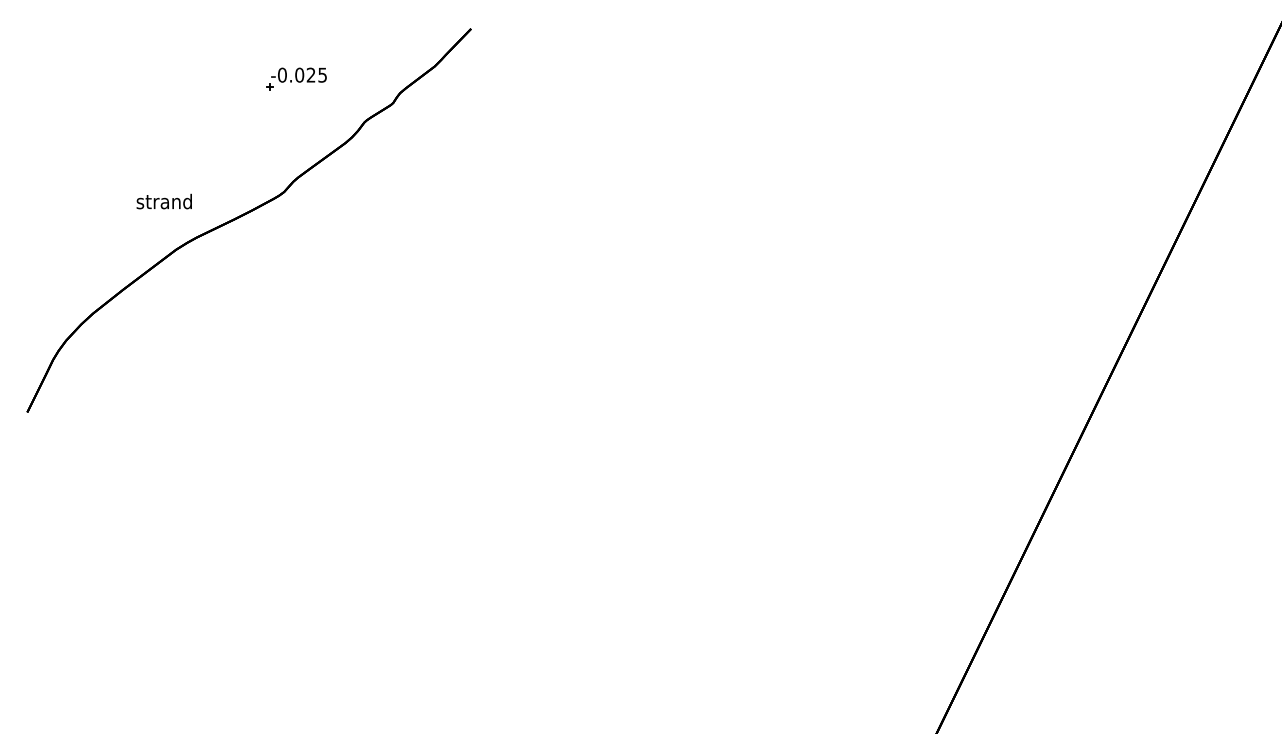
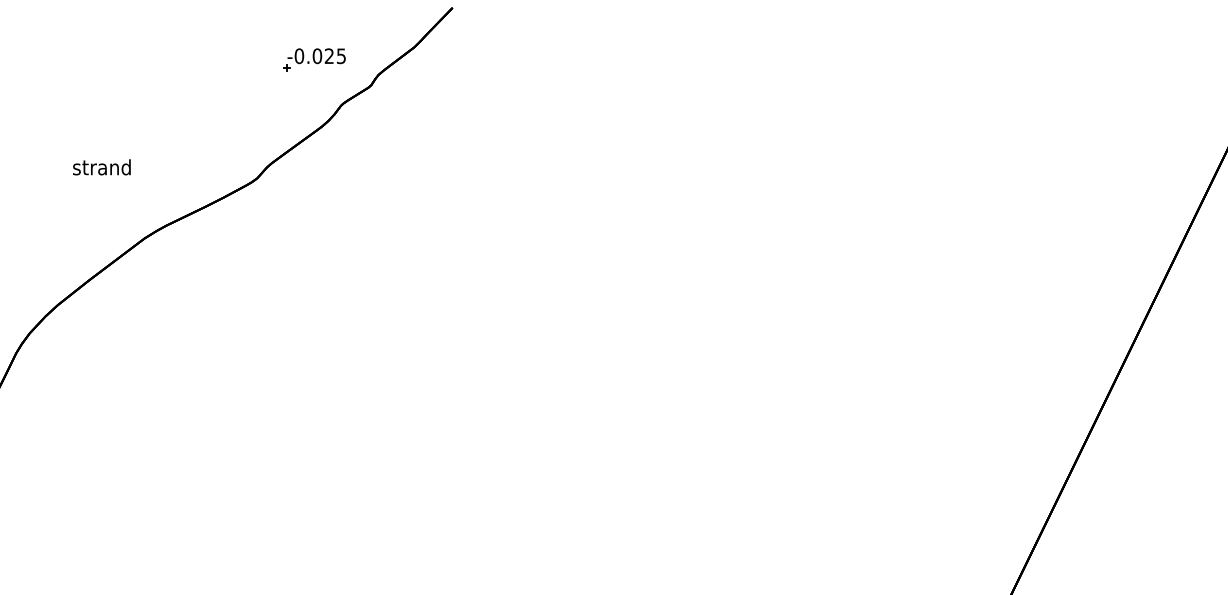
part: (296, 78) -> (314, 59), moved
text: (163, 201) -> (101, 167), moved

